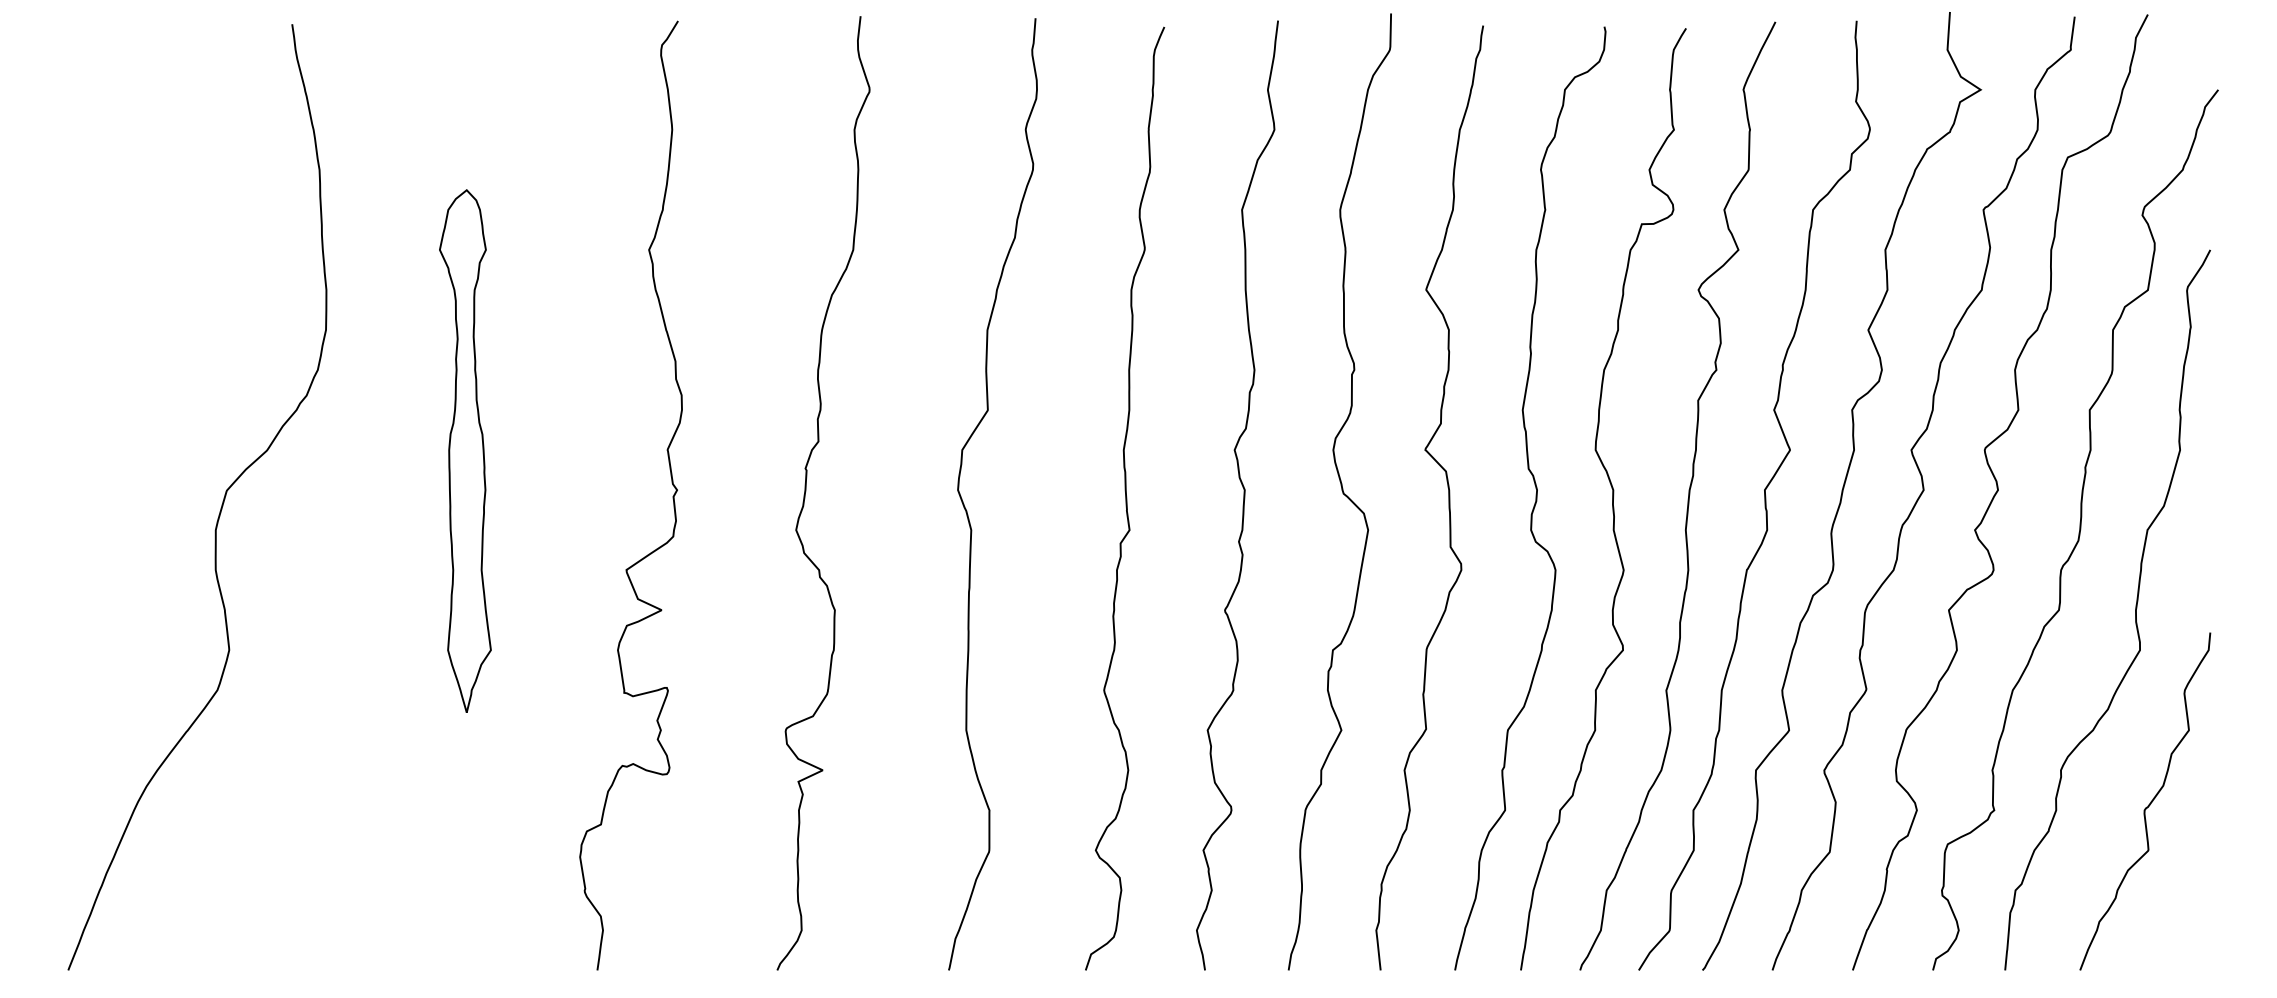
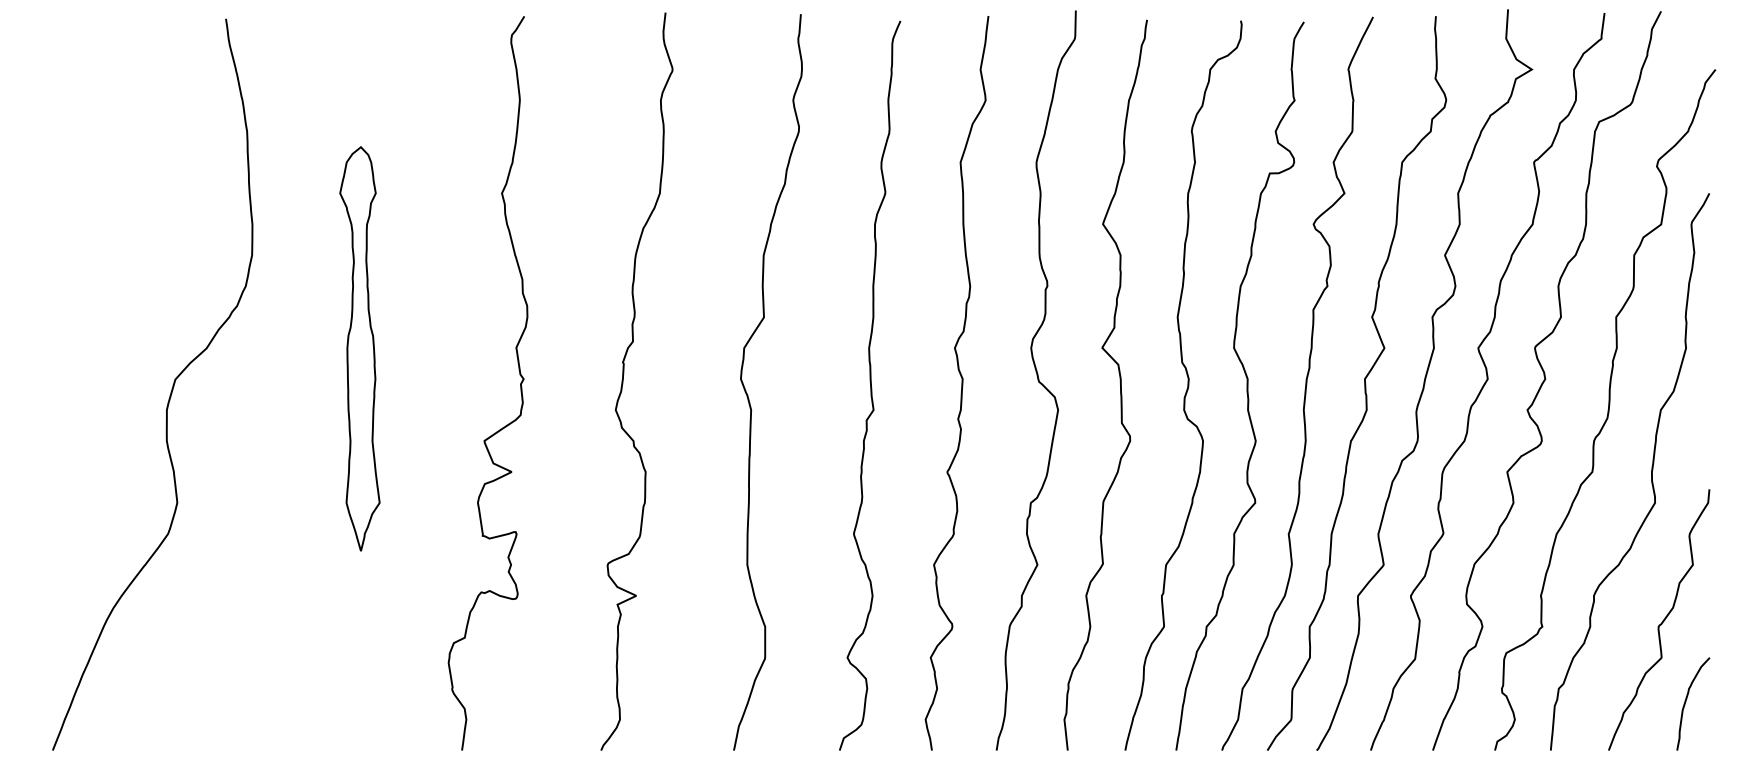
curve: (2180, 907) -> (1686, 701), added

